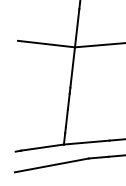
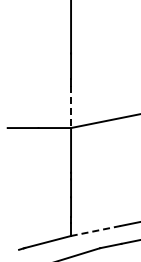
line: (77, 28) -> (71, 107), solid -> dashed
line: (86, 143) -> (95, 231), solid -> dashed

